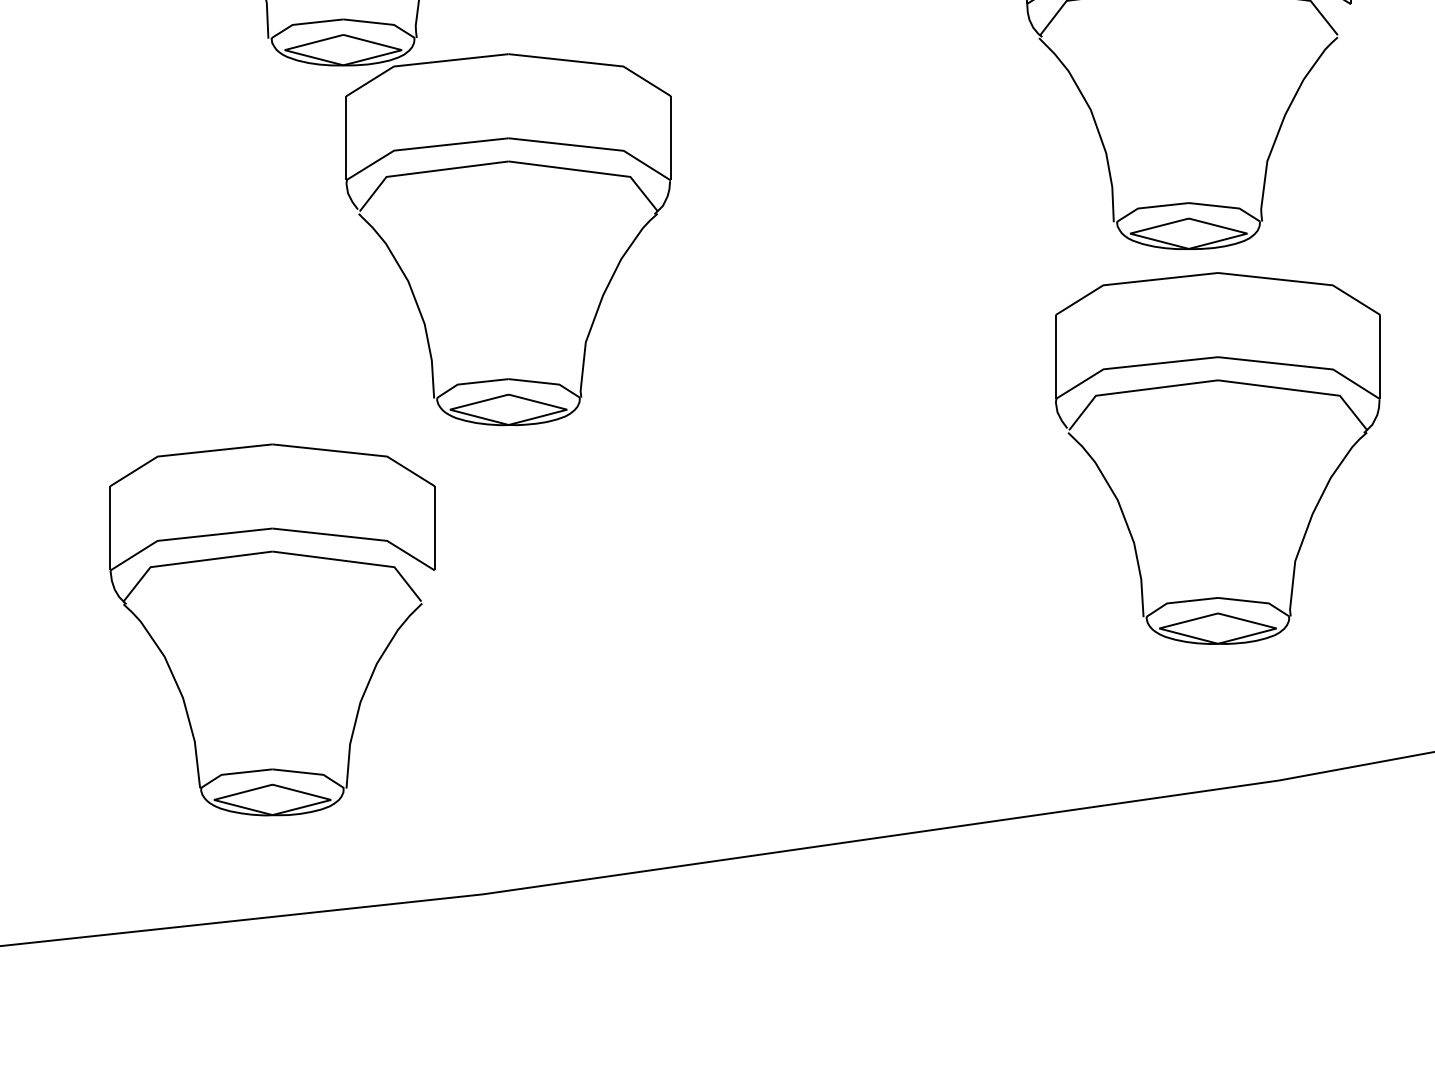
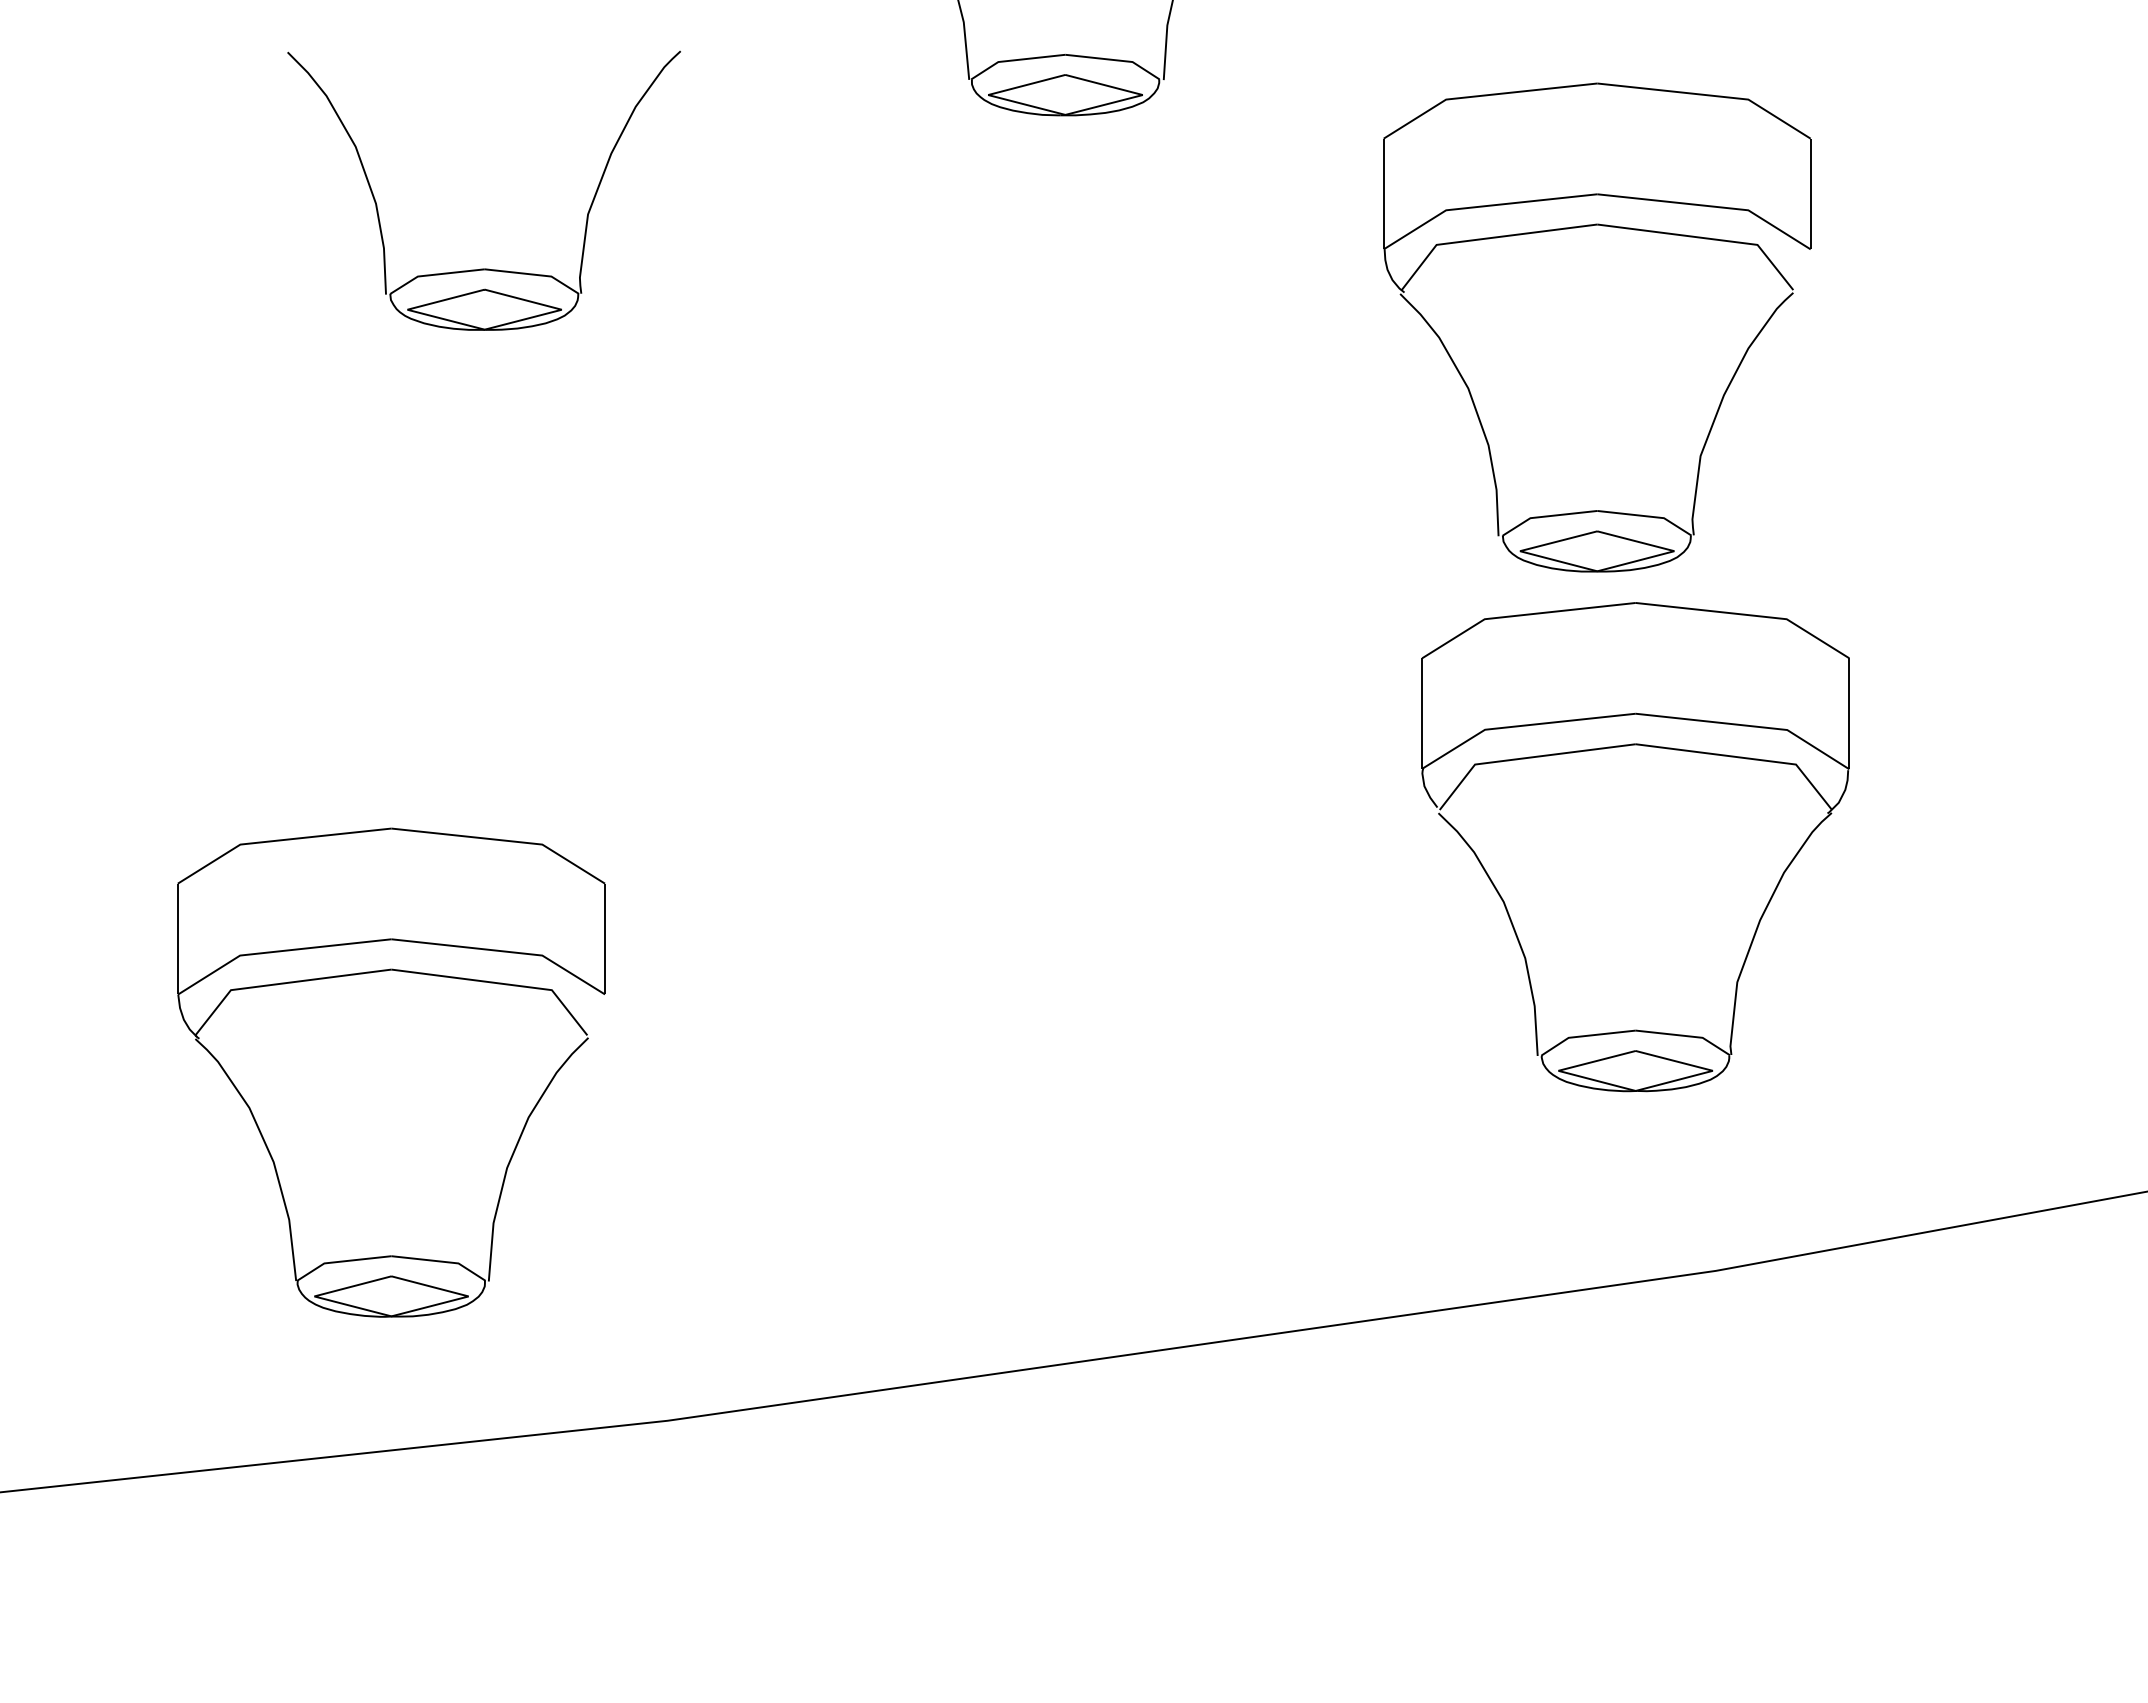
part: (496, 163) -> (686, 459), removed

